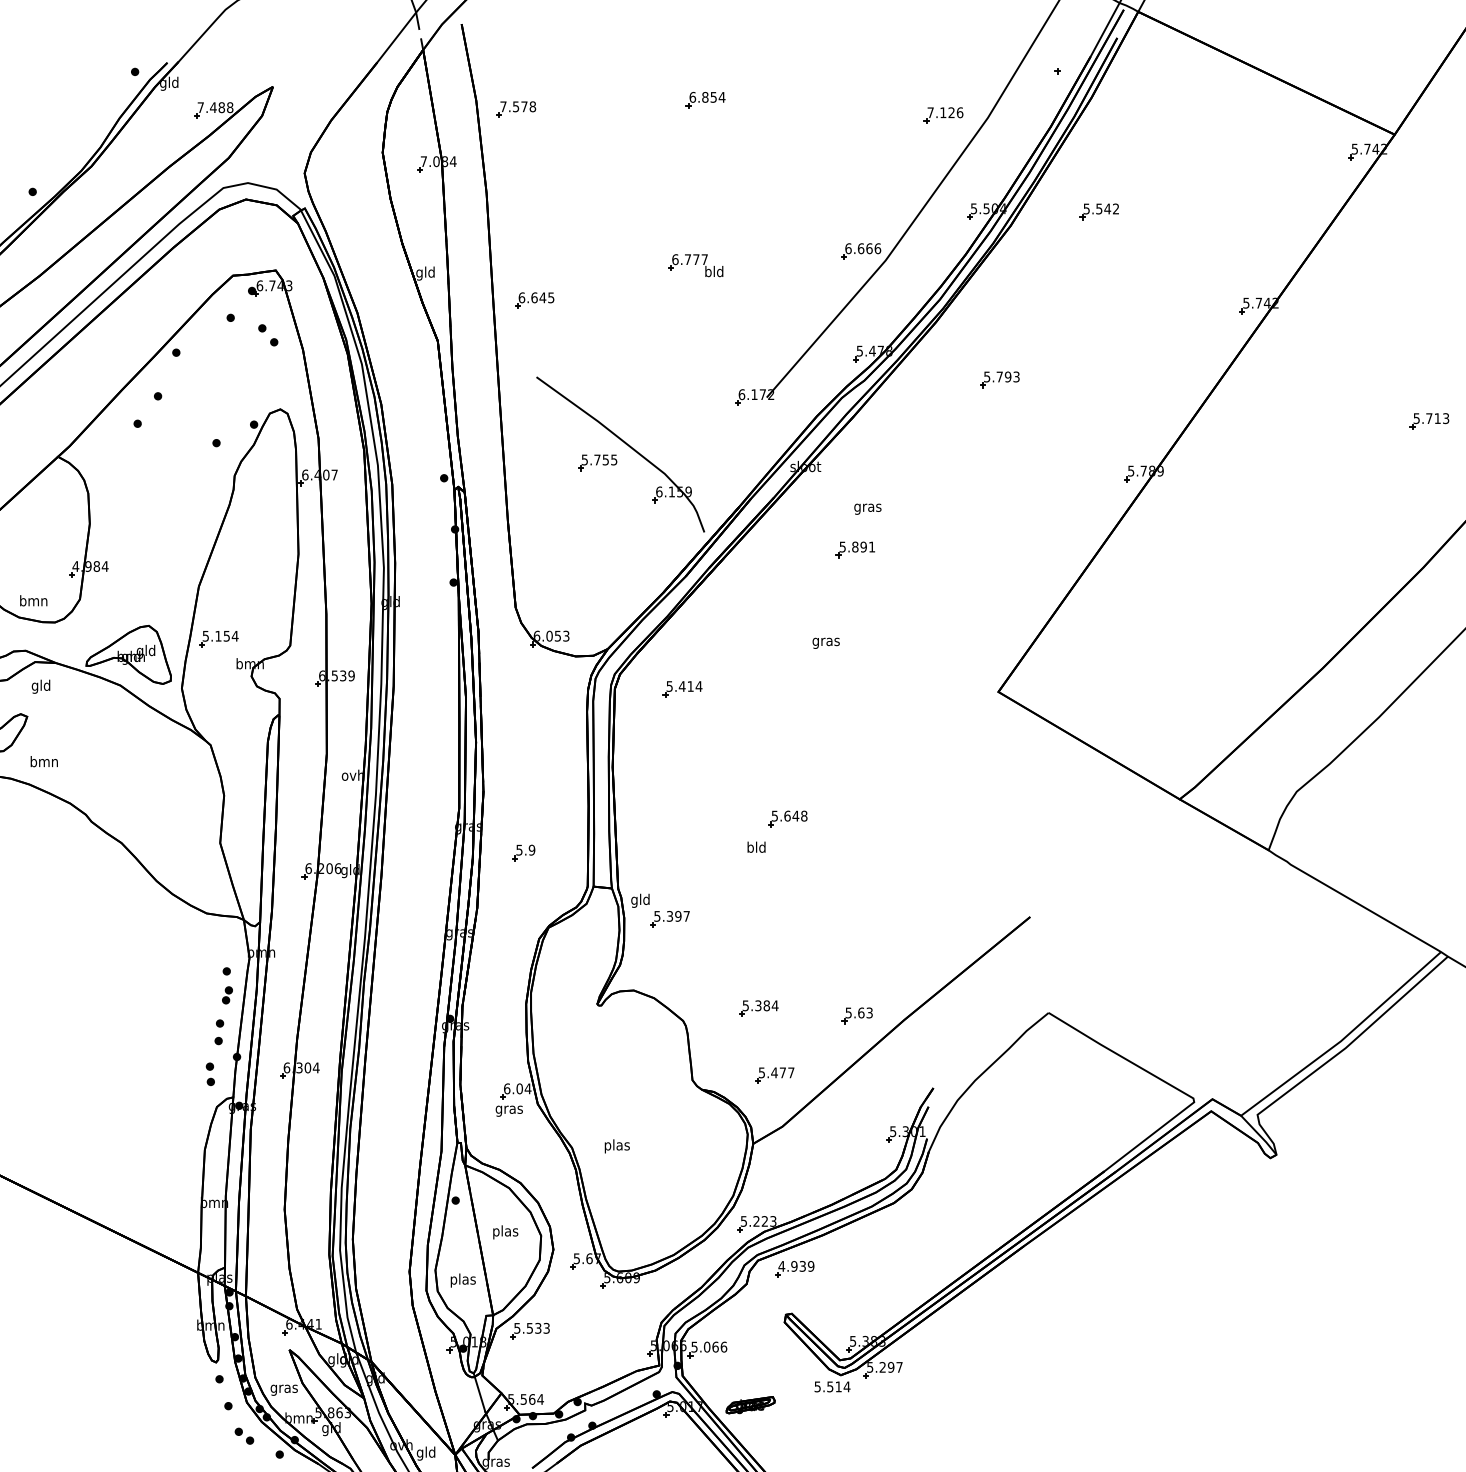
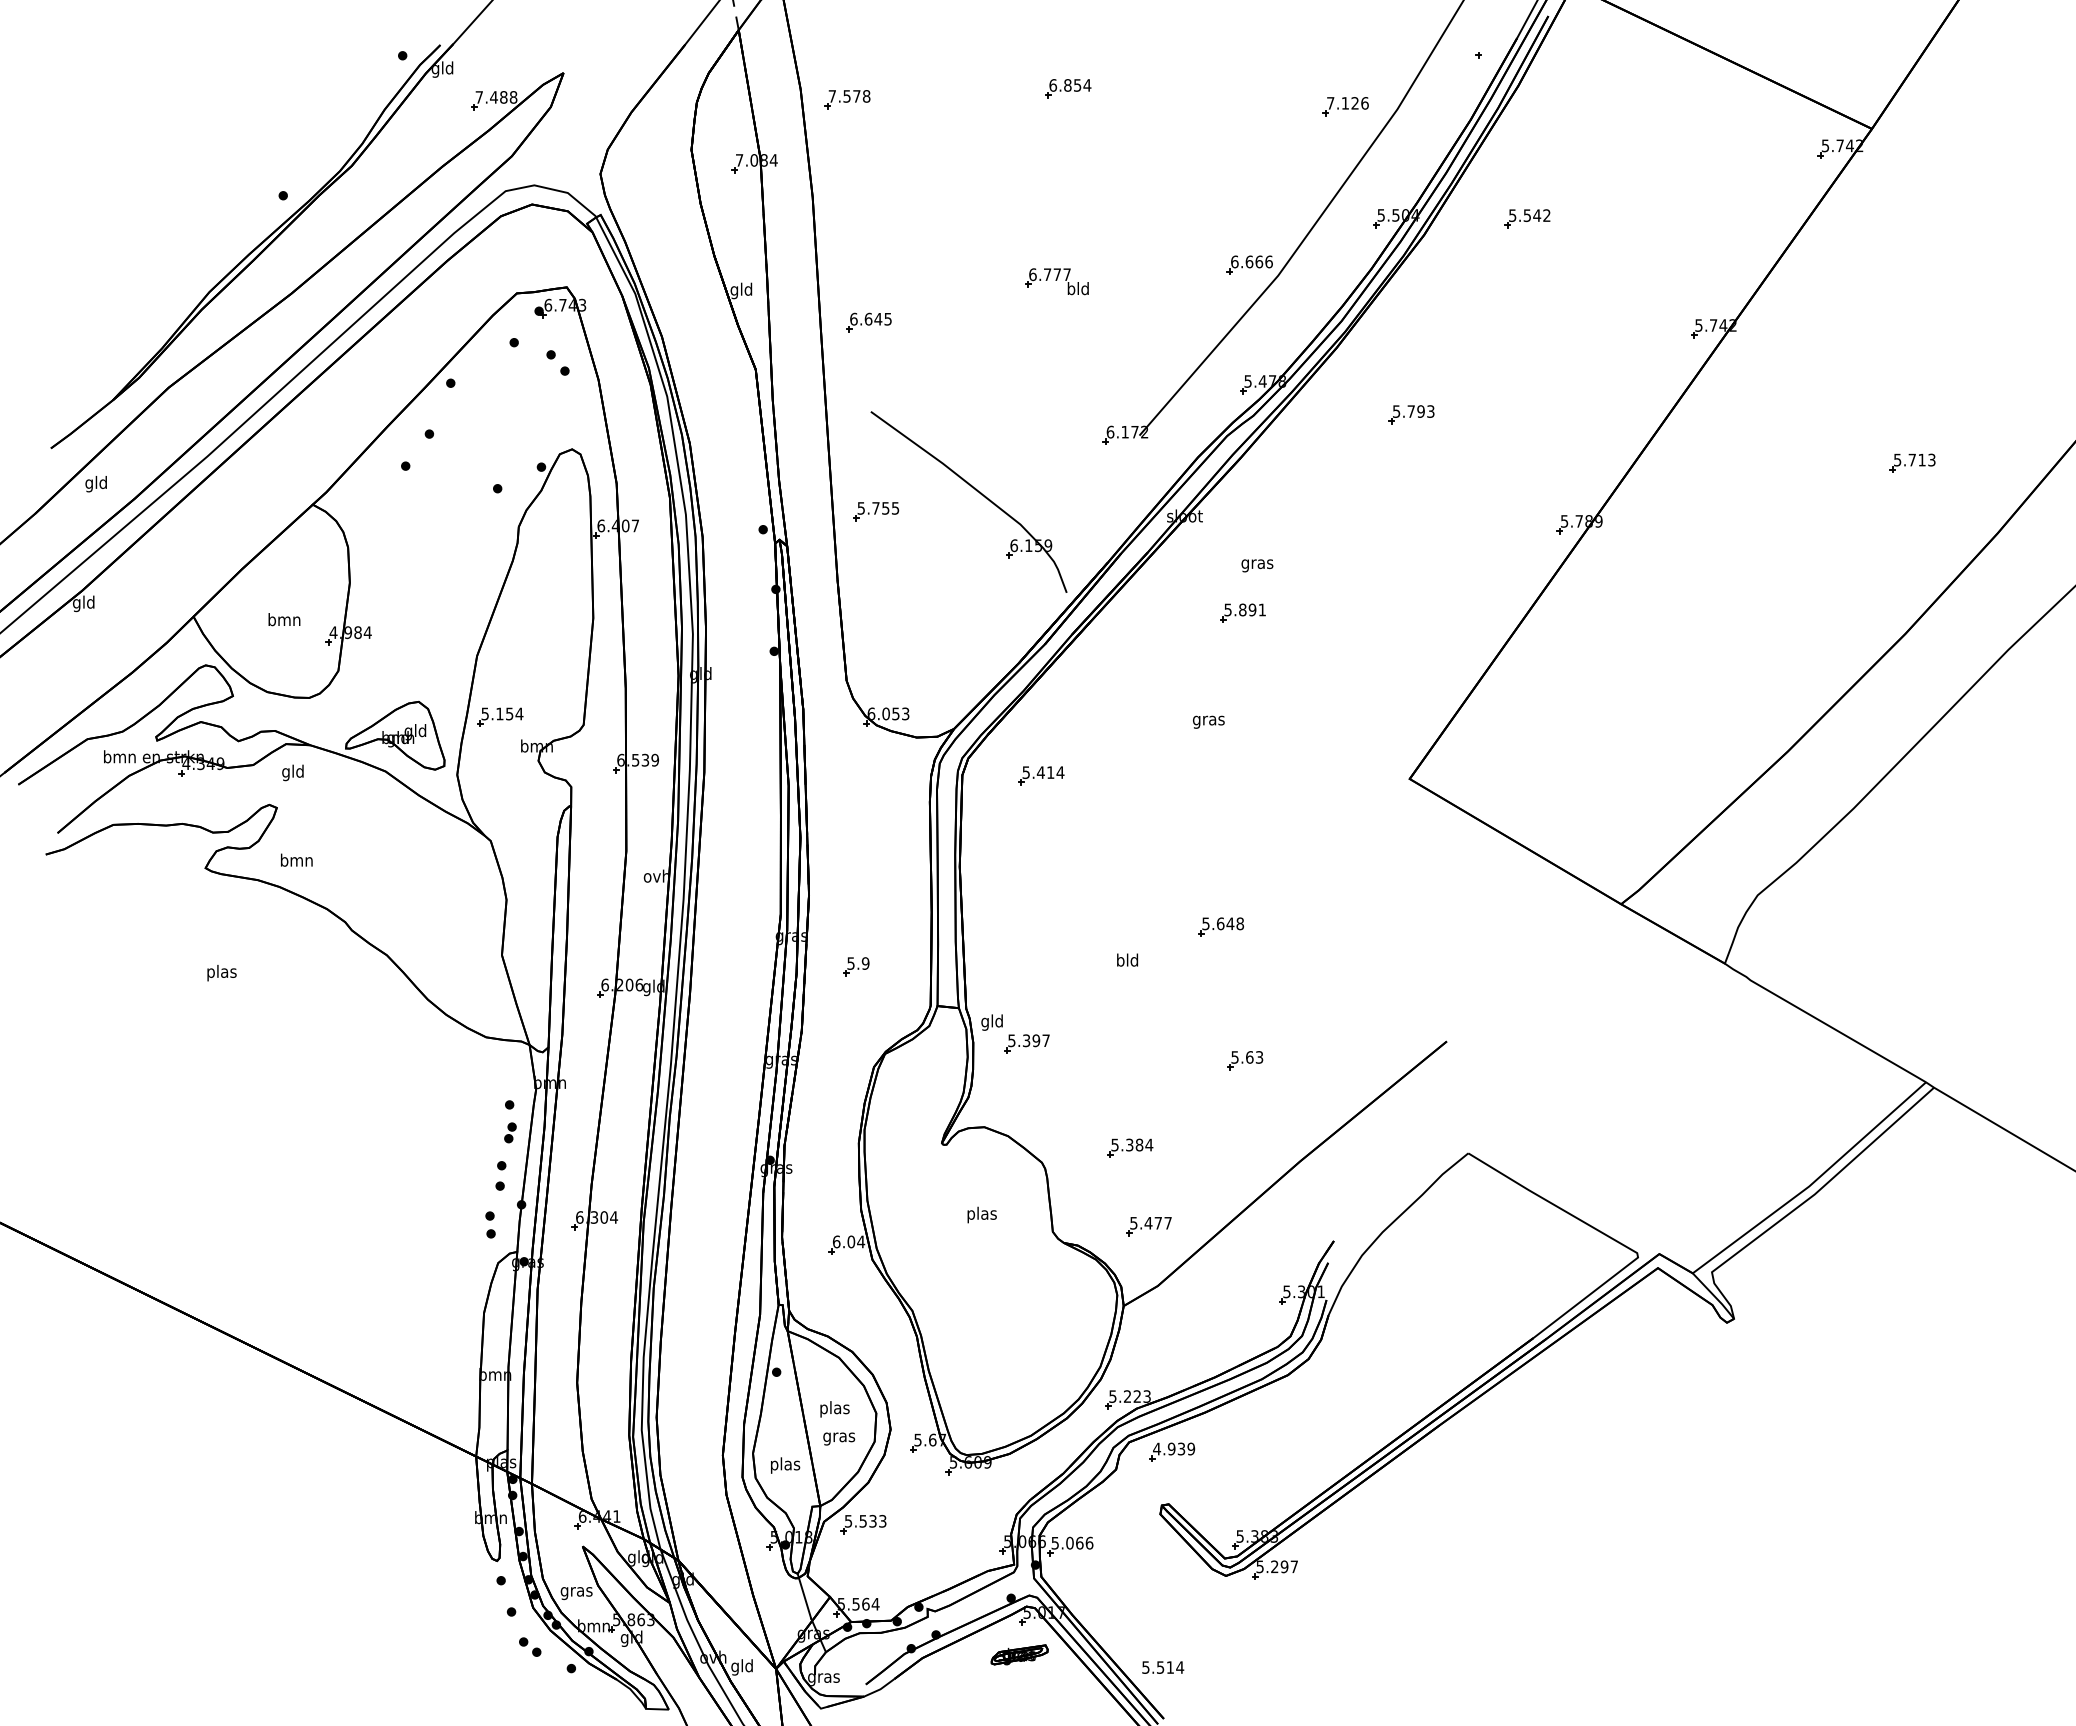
part: (597, 462) -> (876, 511), moved
text: (33, 600) -> (284, 619), moved
part: (787, 818) -> (1220, 926), moved
part: (857, 1015) -> (1245, 1060), moved
text: (509, 1110) -> (839, 1438), moved
text: (616, 1145) -> (981, 1214), moved
text: (832, 1386) -> (1163, 1667), moved
part: (750, 1404) -> (1019, 1654), moved

